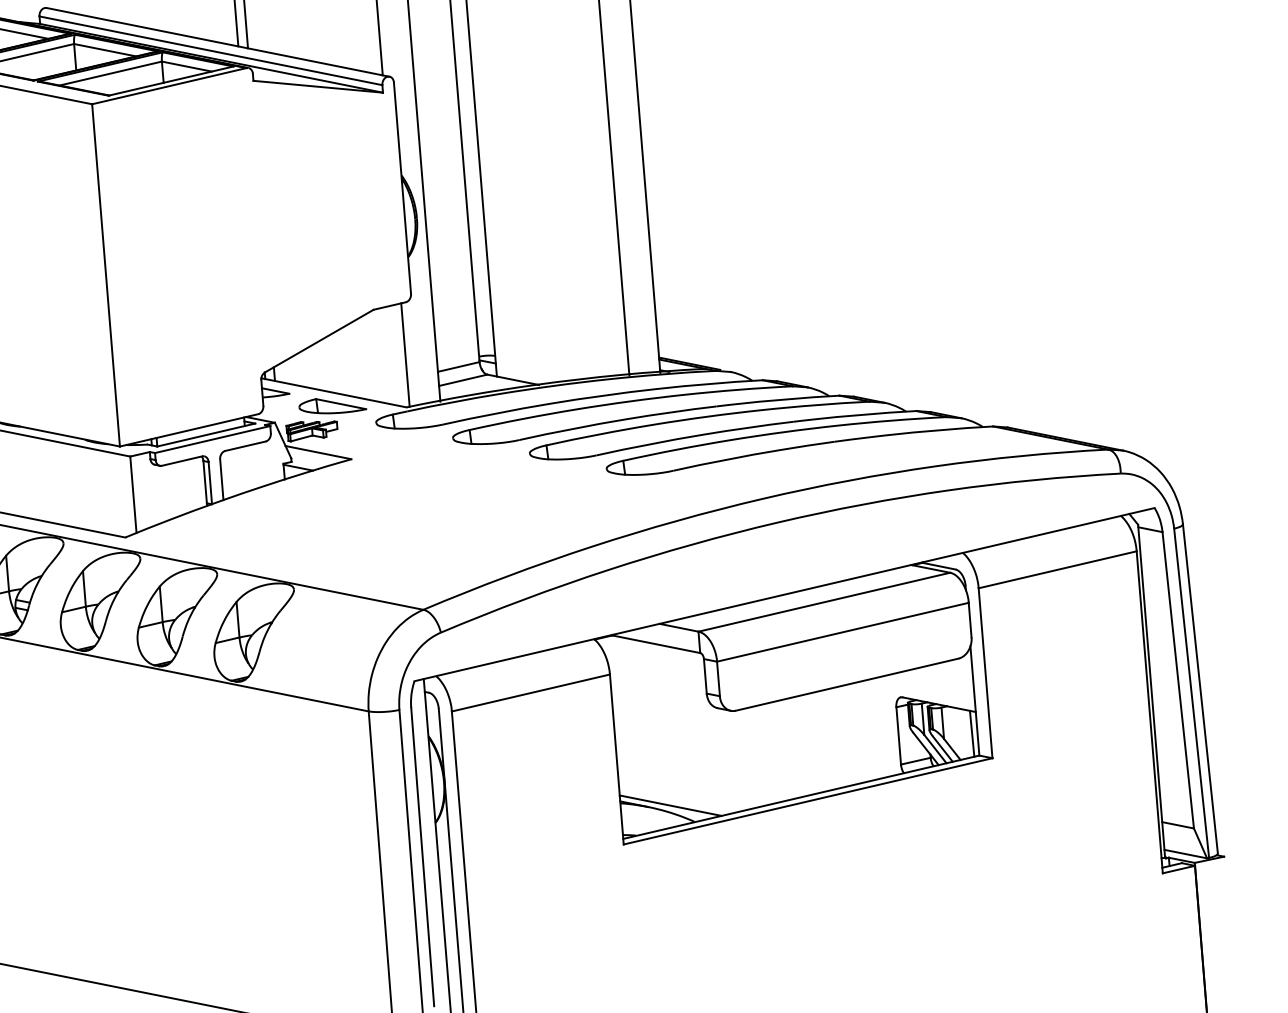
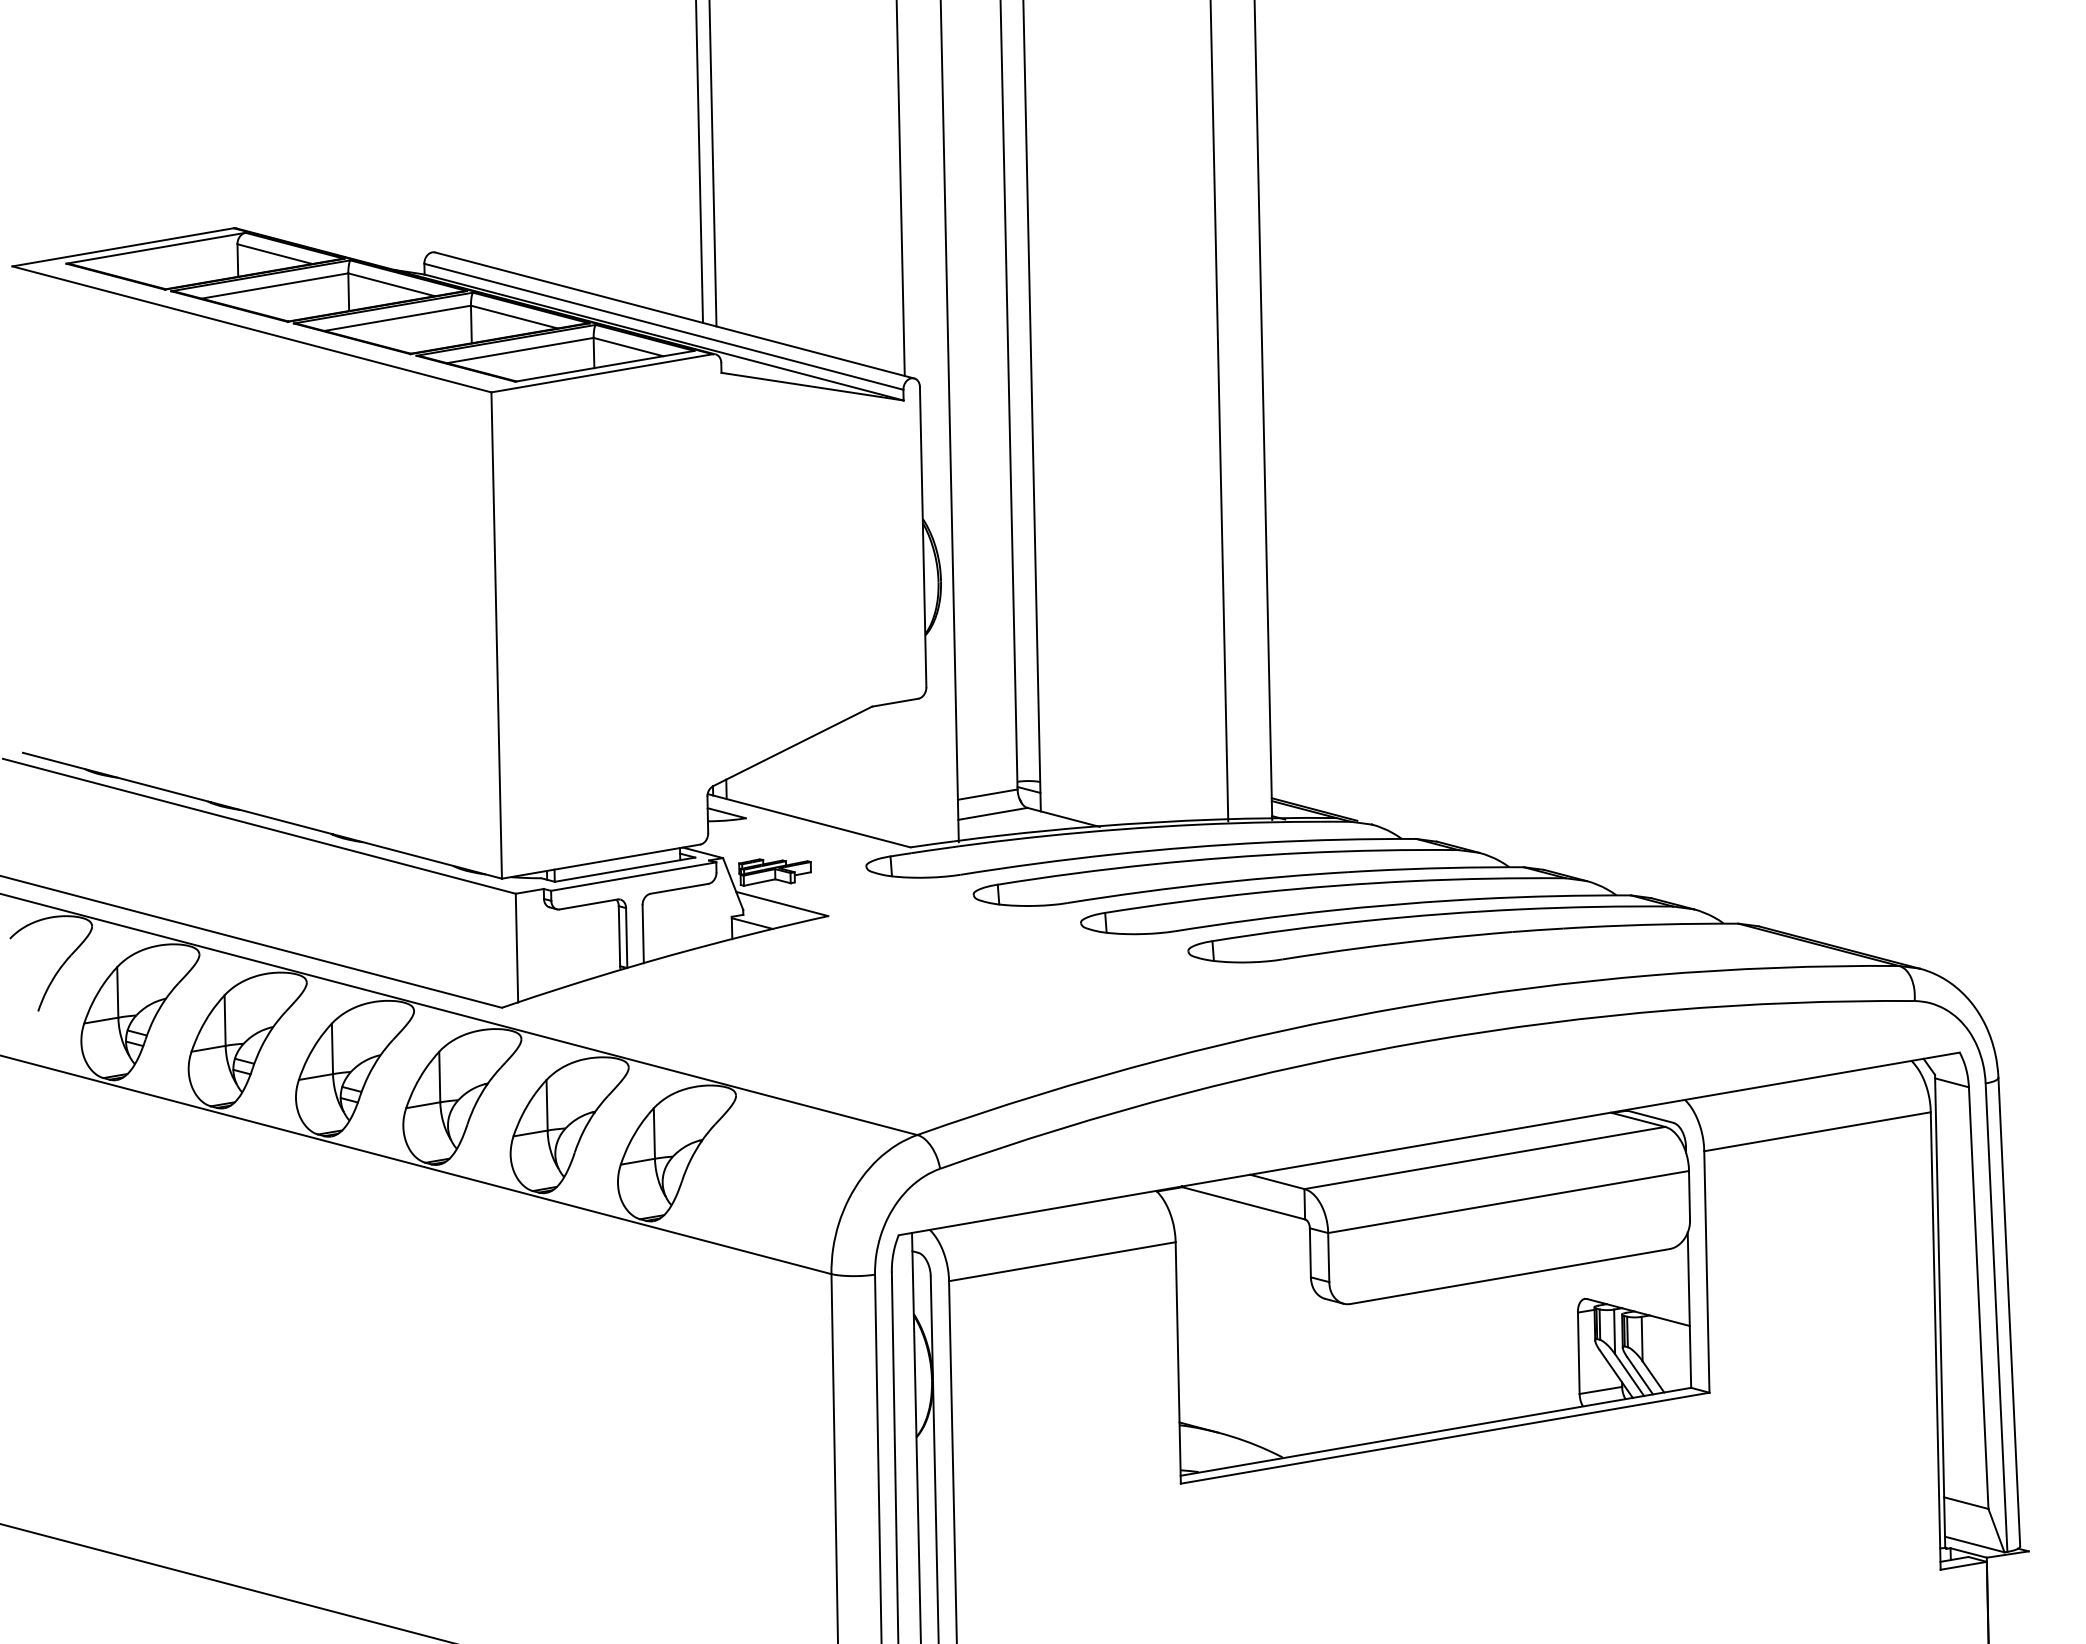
line: (404, 354) -> (912, 772), removed
part: (332, 405) -> (806, 838), removed
line: (971, 733) -> (1682, 1356), removed
line: (670, 805) -> (1250, 1432), removed

